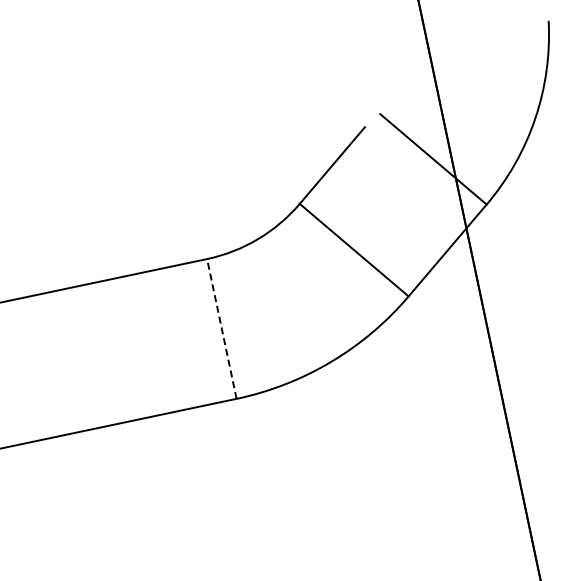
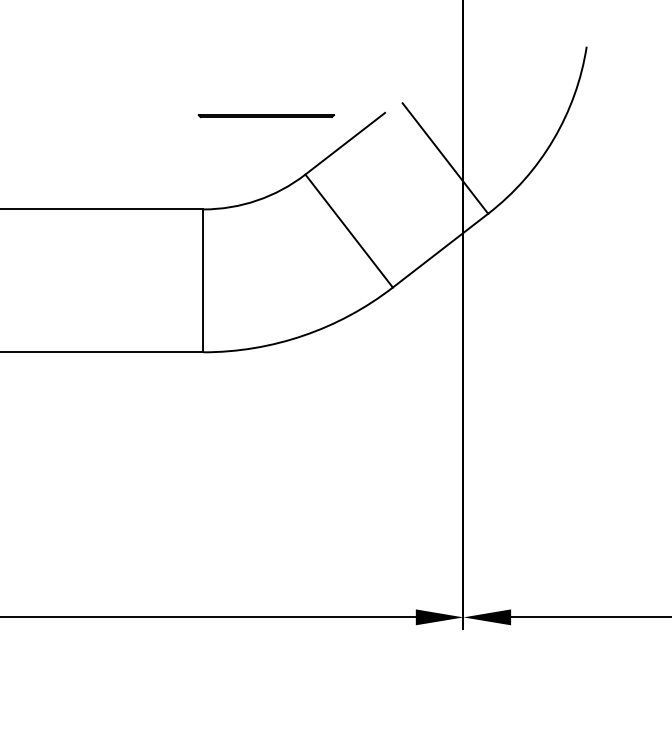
line: (248, 155) -> (265, 116), added
line: (221, 328) -> (203, 280), dashed -> solid

